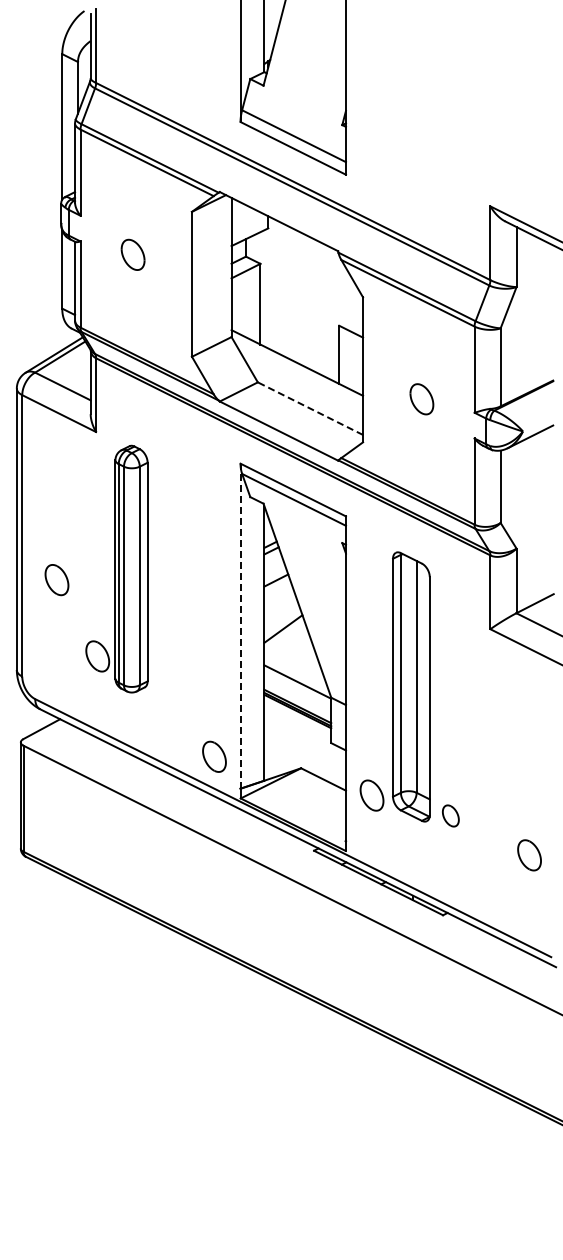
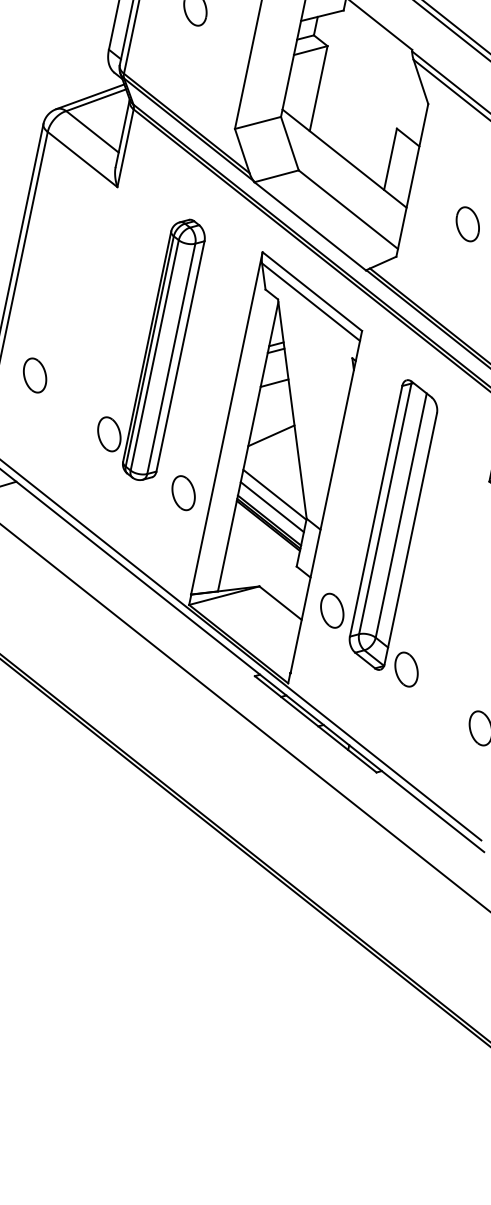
line: (310, 408) -> (348, 209), dashed -> solid
part: (116, 568) -> (148, 345), moved
part: (56, 580) -> (34, 375), moved
line: (240, 625) -> (226, 422), dashed -> solid
line: (297, 693) -> (272, 506), added
part: (214, 756) -> (183, 492), moved
part: (371, 795) -> (331, 610), moved
part: (450, 815) -> (406, 669), size x1.43

